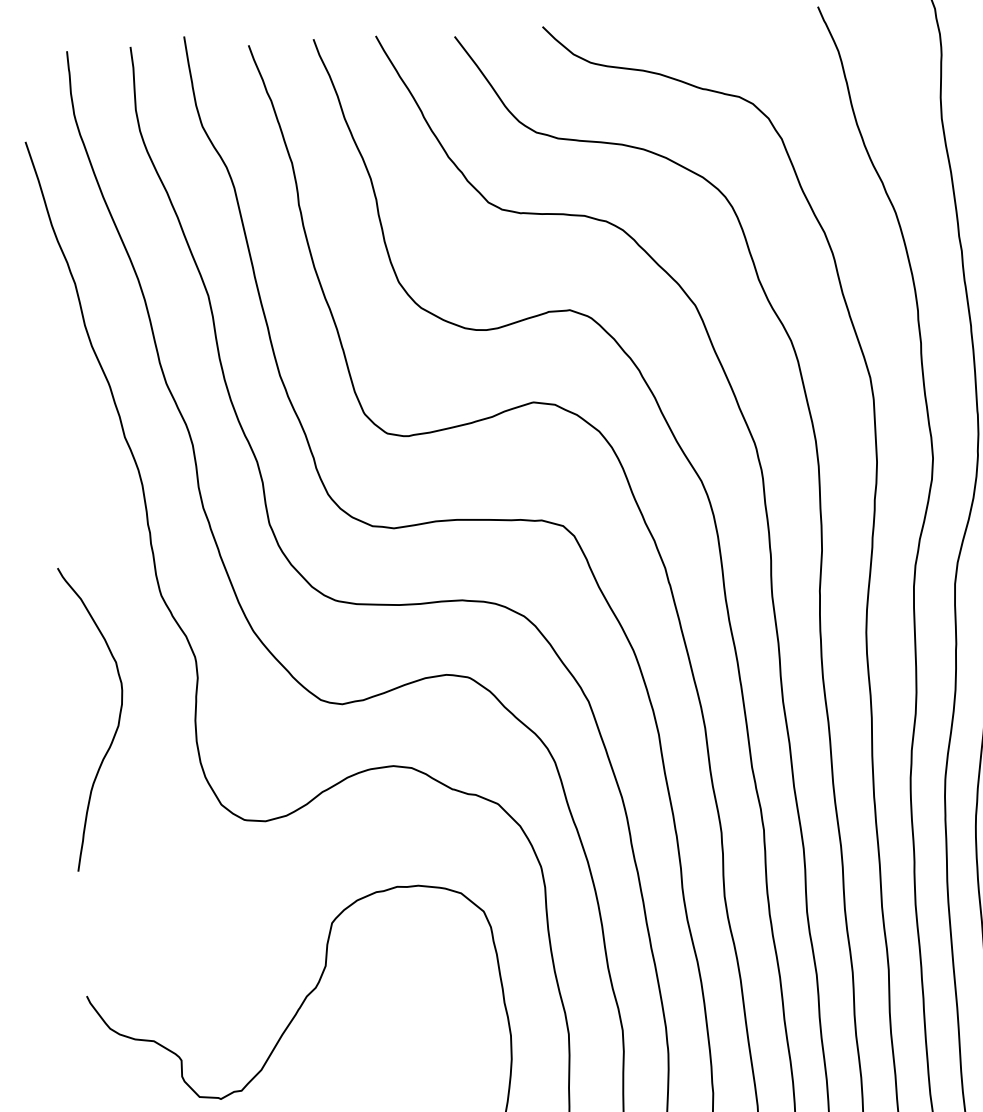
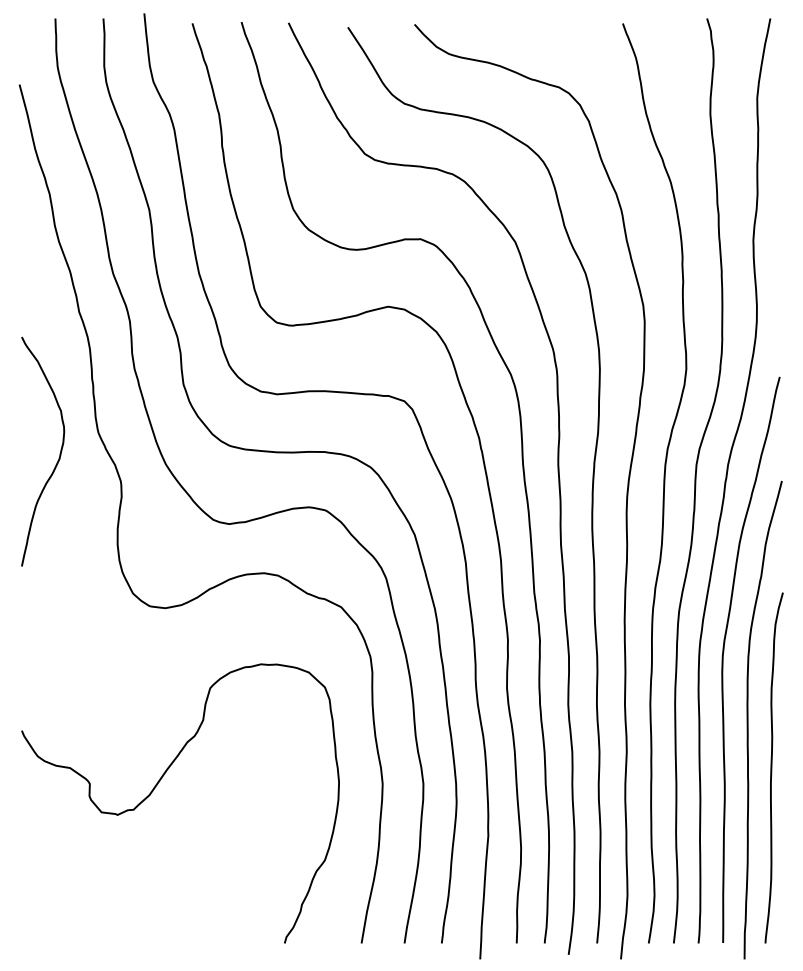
curve: (117, 718) -> (59, 453), moved

